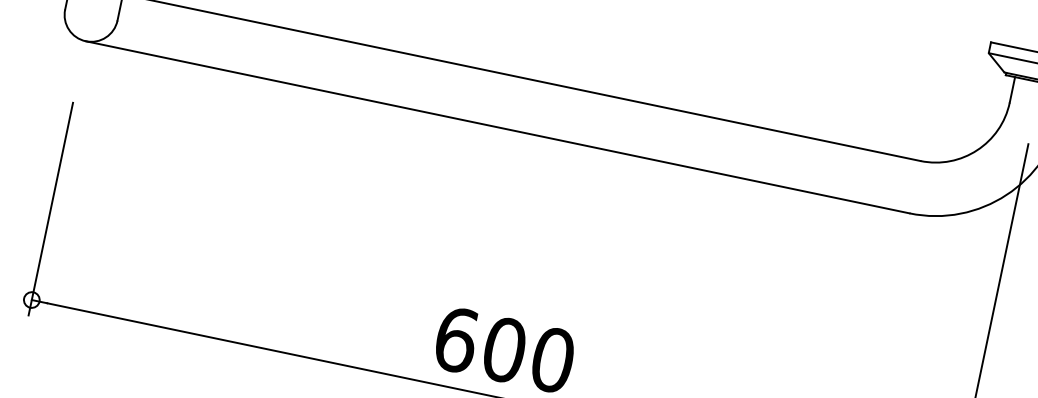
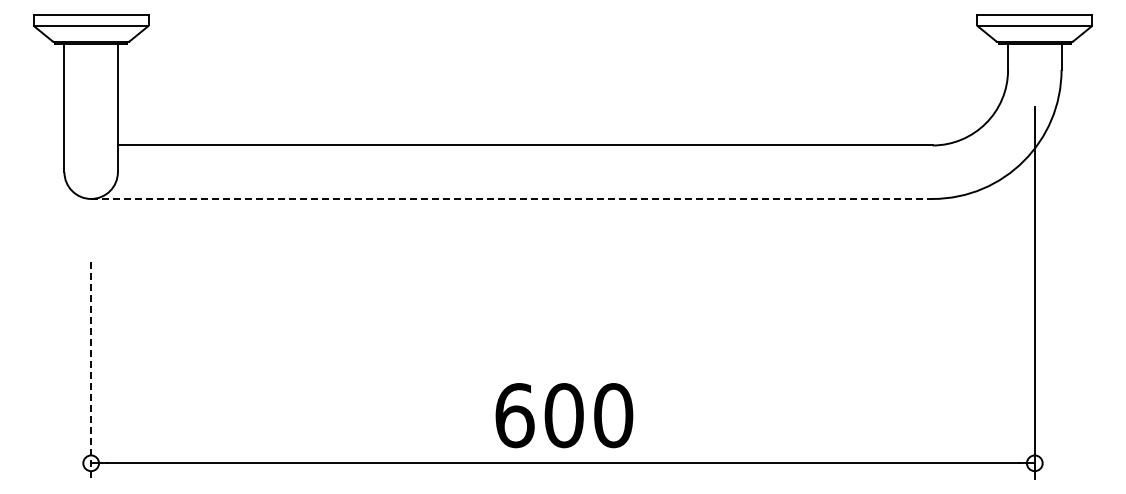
line: (497, 126) -> (511, 198), solid -> dashed
line: (51, 209) -> (91, 370), solid -> dashed

